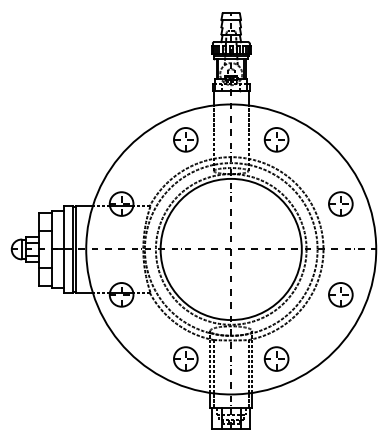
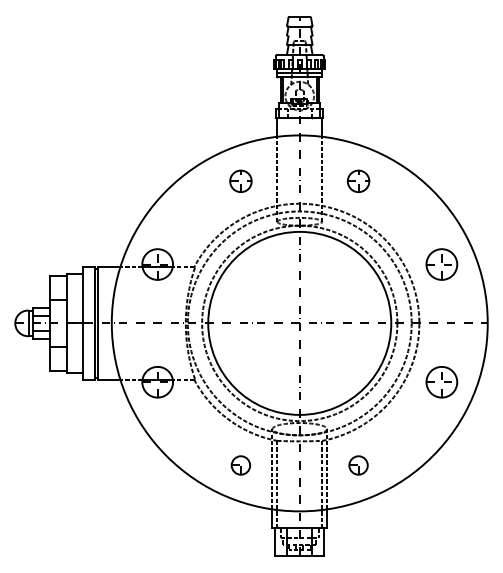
part: (185, 140) -> (240, 181), size x0.7
part: (276, 140) -> (358, 181), size x0.7
part: (185, 359) -> (240, 465), size x0.6
part: (276, 359) -> (358, 465), size x0.6

